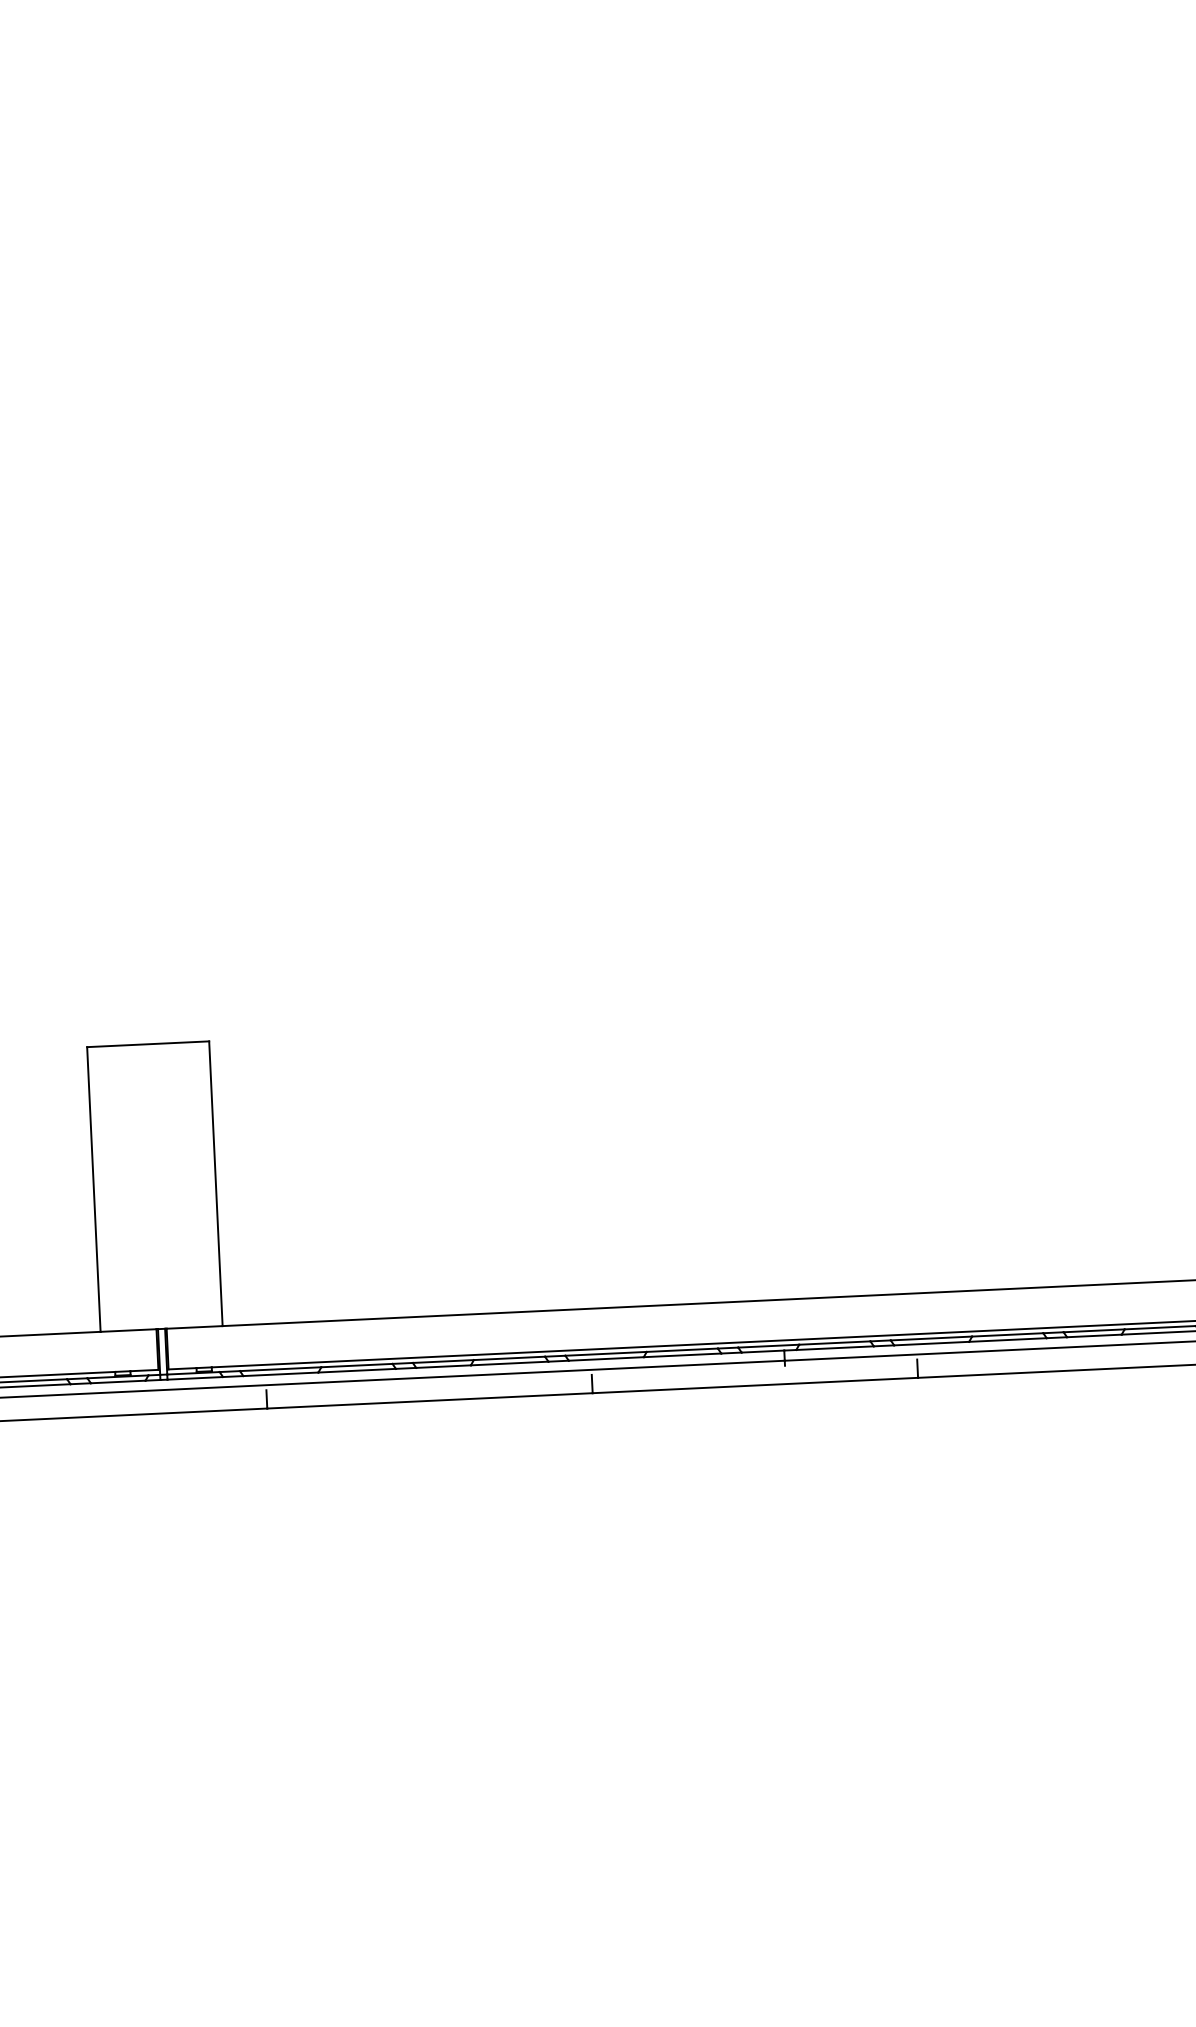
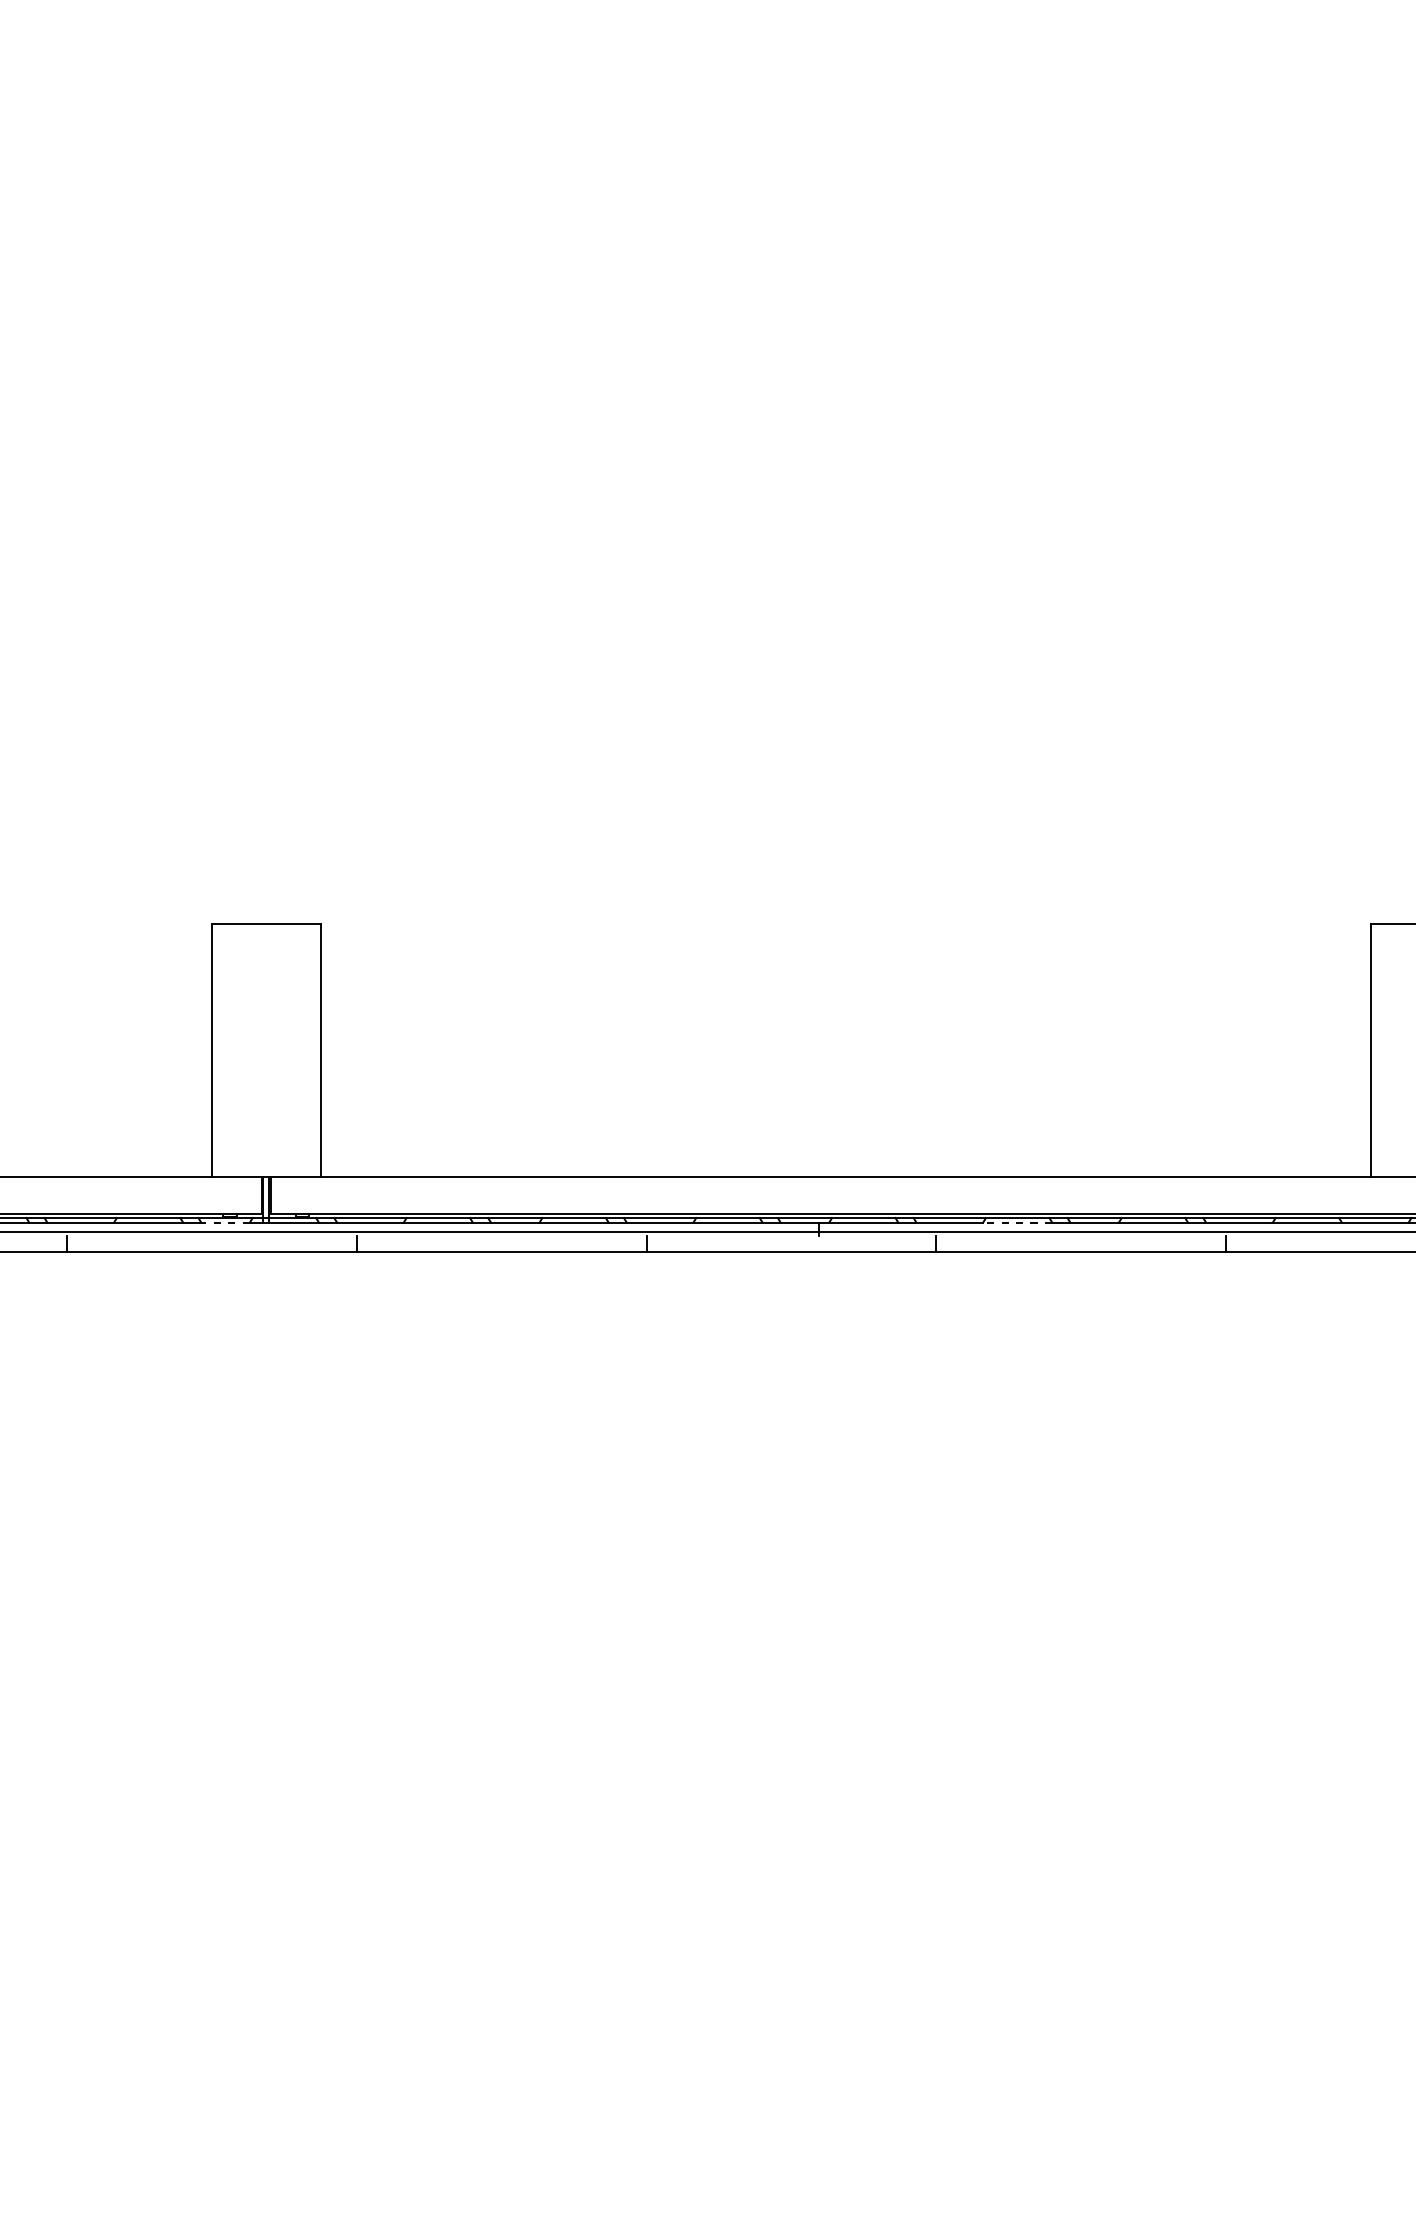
line: (1007, 1339) -> (1017, 1222), solid -> dashed
line: (118, 1381) -> (225, 1222), solid -> dashed

